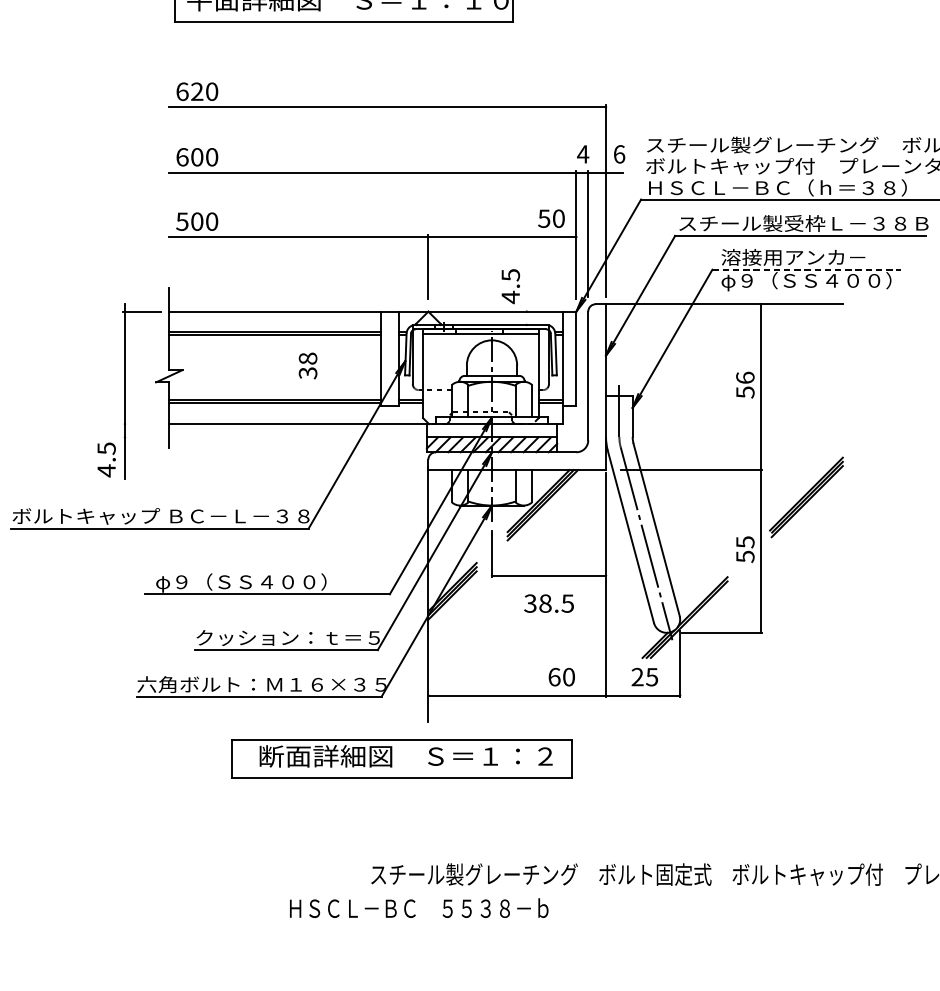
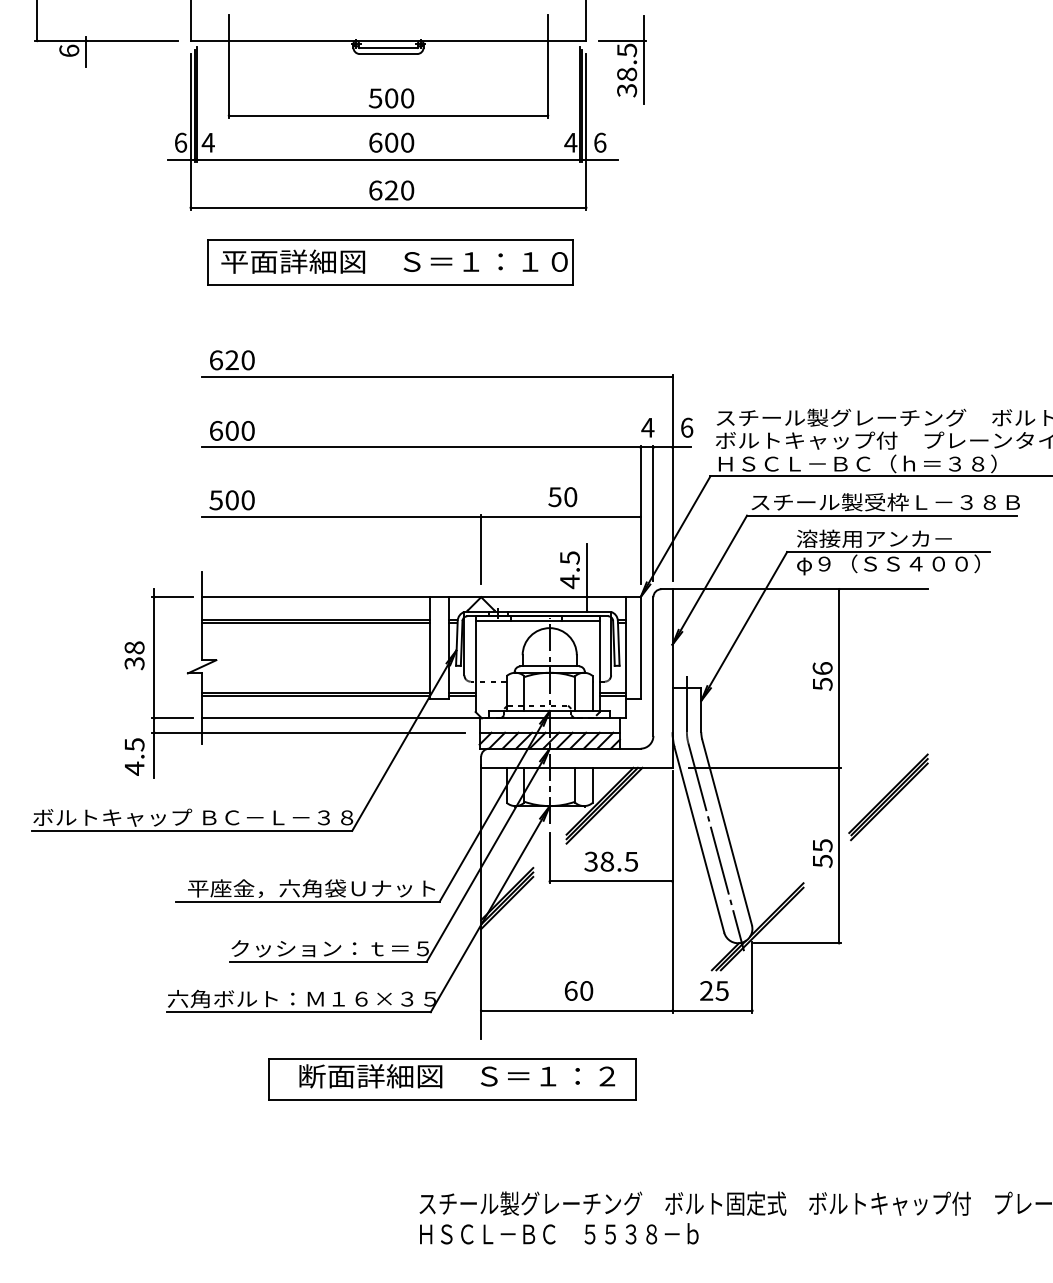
text: (551, 219) -> (562, 497), moved
line: (807, 270) -> (889, 552), dashed -> solid
line: (527, 293) -> (587, 577), added
text: (307, 365) -> (134, 655), moved
line: (141, 424) -> (172, 718), added
line: (268, 437) -> (308, 732), added
text: (270, 582) -> (311, 889), φ９（ＳＳ４００） -> 平座金，六角袋Ｕナット
text: (548, 603) -> (610, 861), moved
text: (562, 676) -> (579, 990), moved
text: (419, 907) -> (559, 1233), moved

